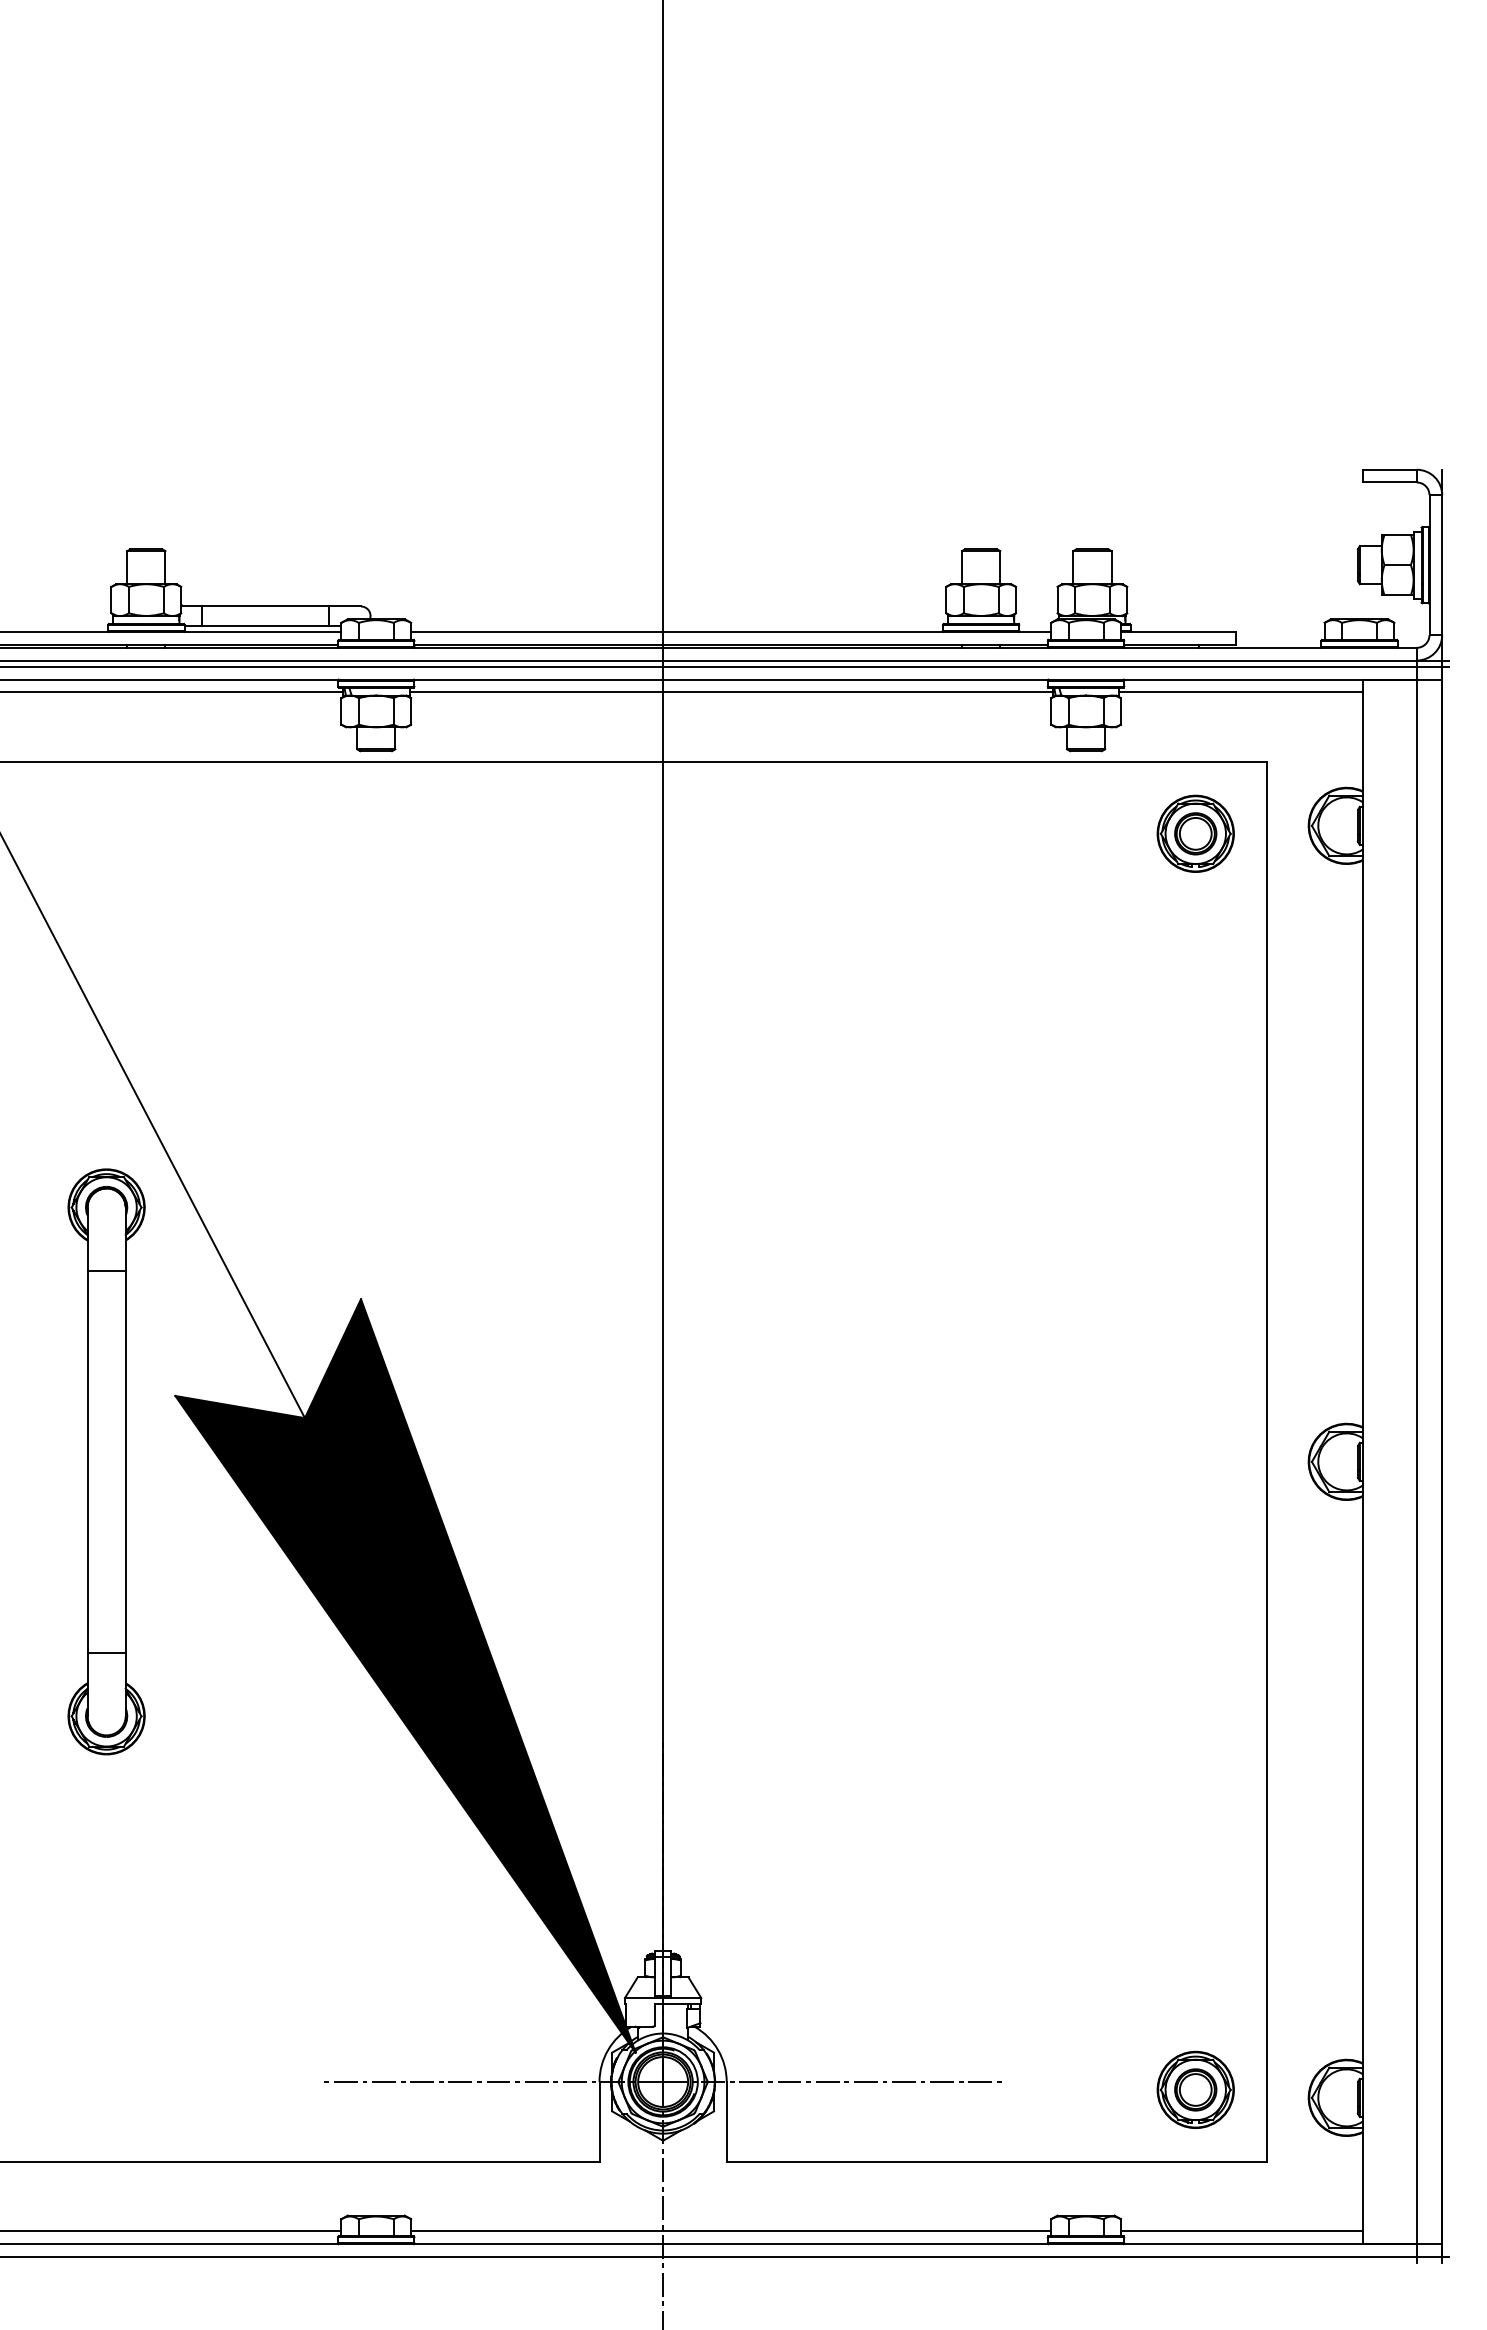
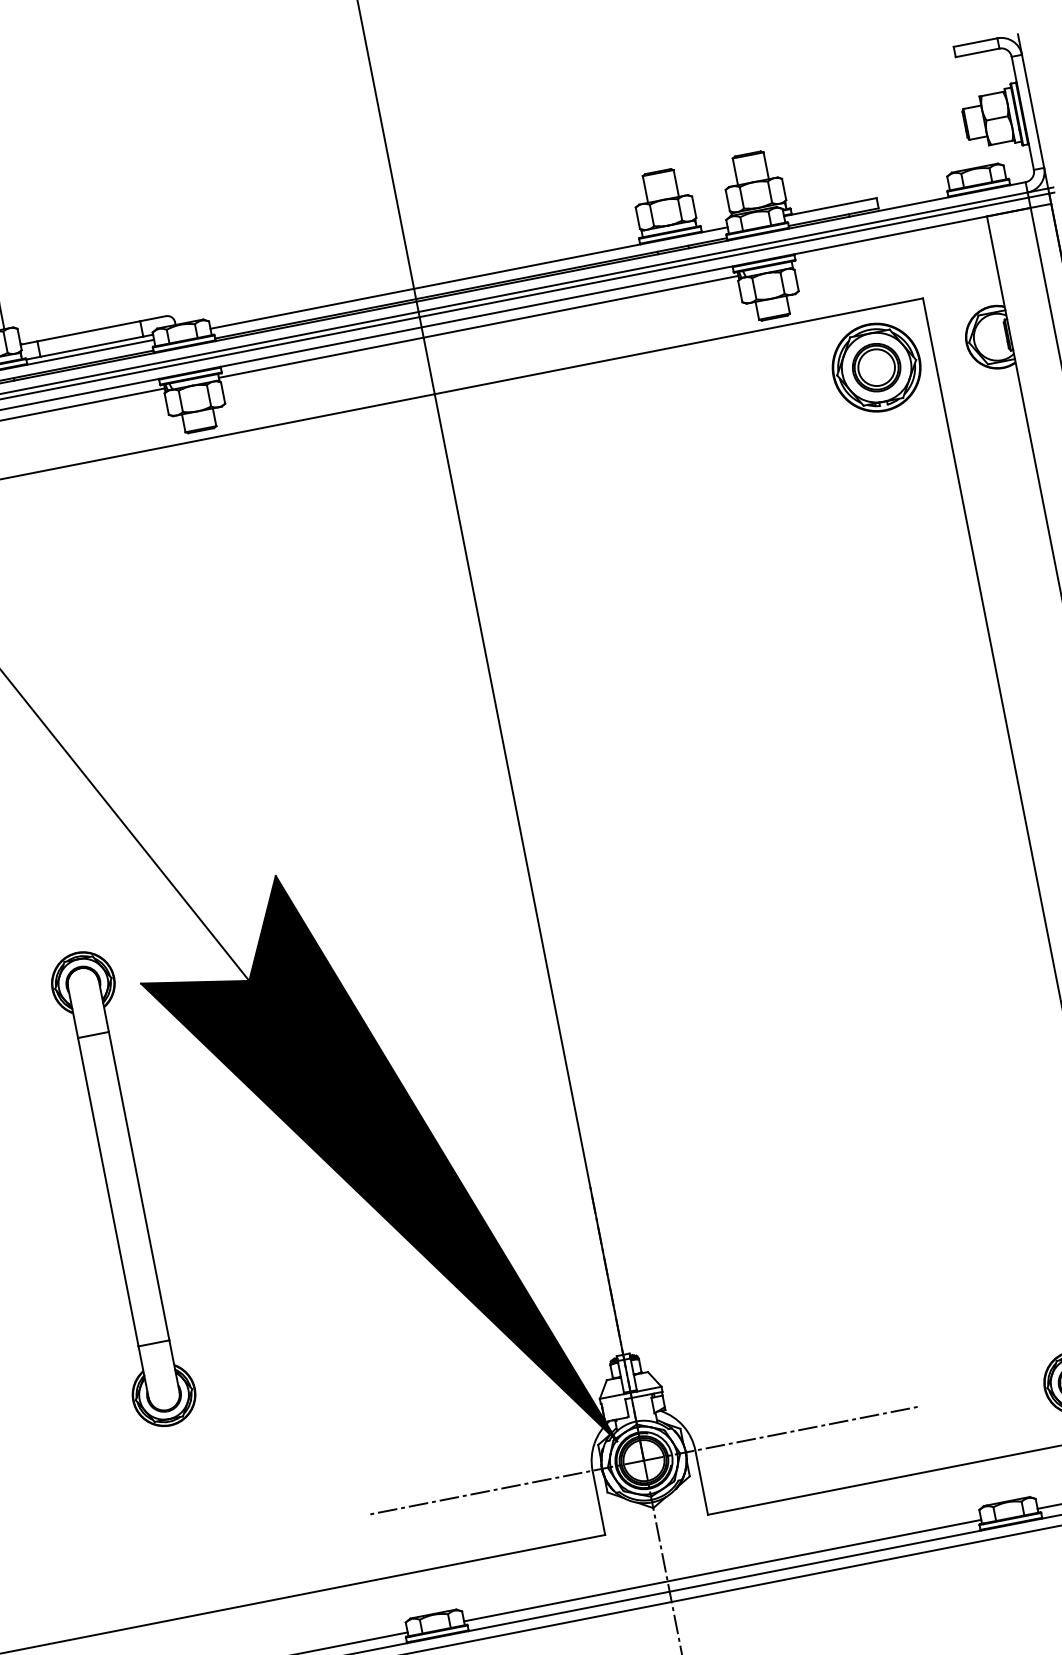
line: (1240, 692) -> (890, 246), removed
part: (1195, 833) -> (876, 367), size x1.4
part: (106, 1461) -> (123, 1188), moved

